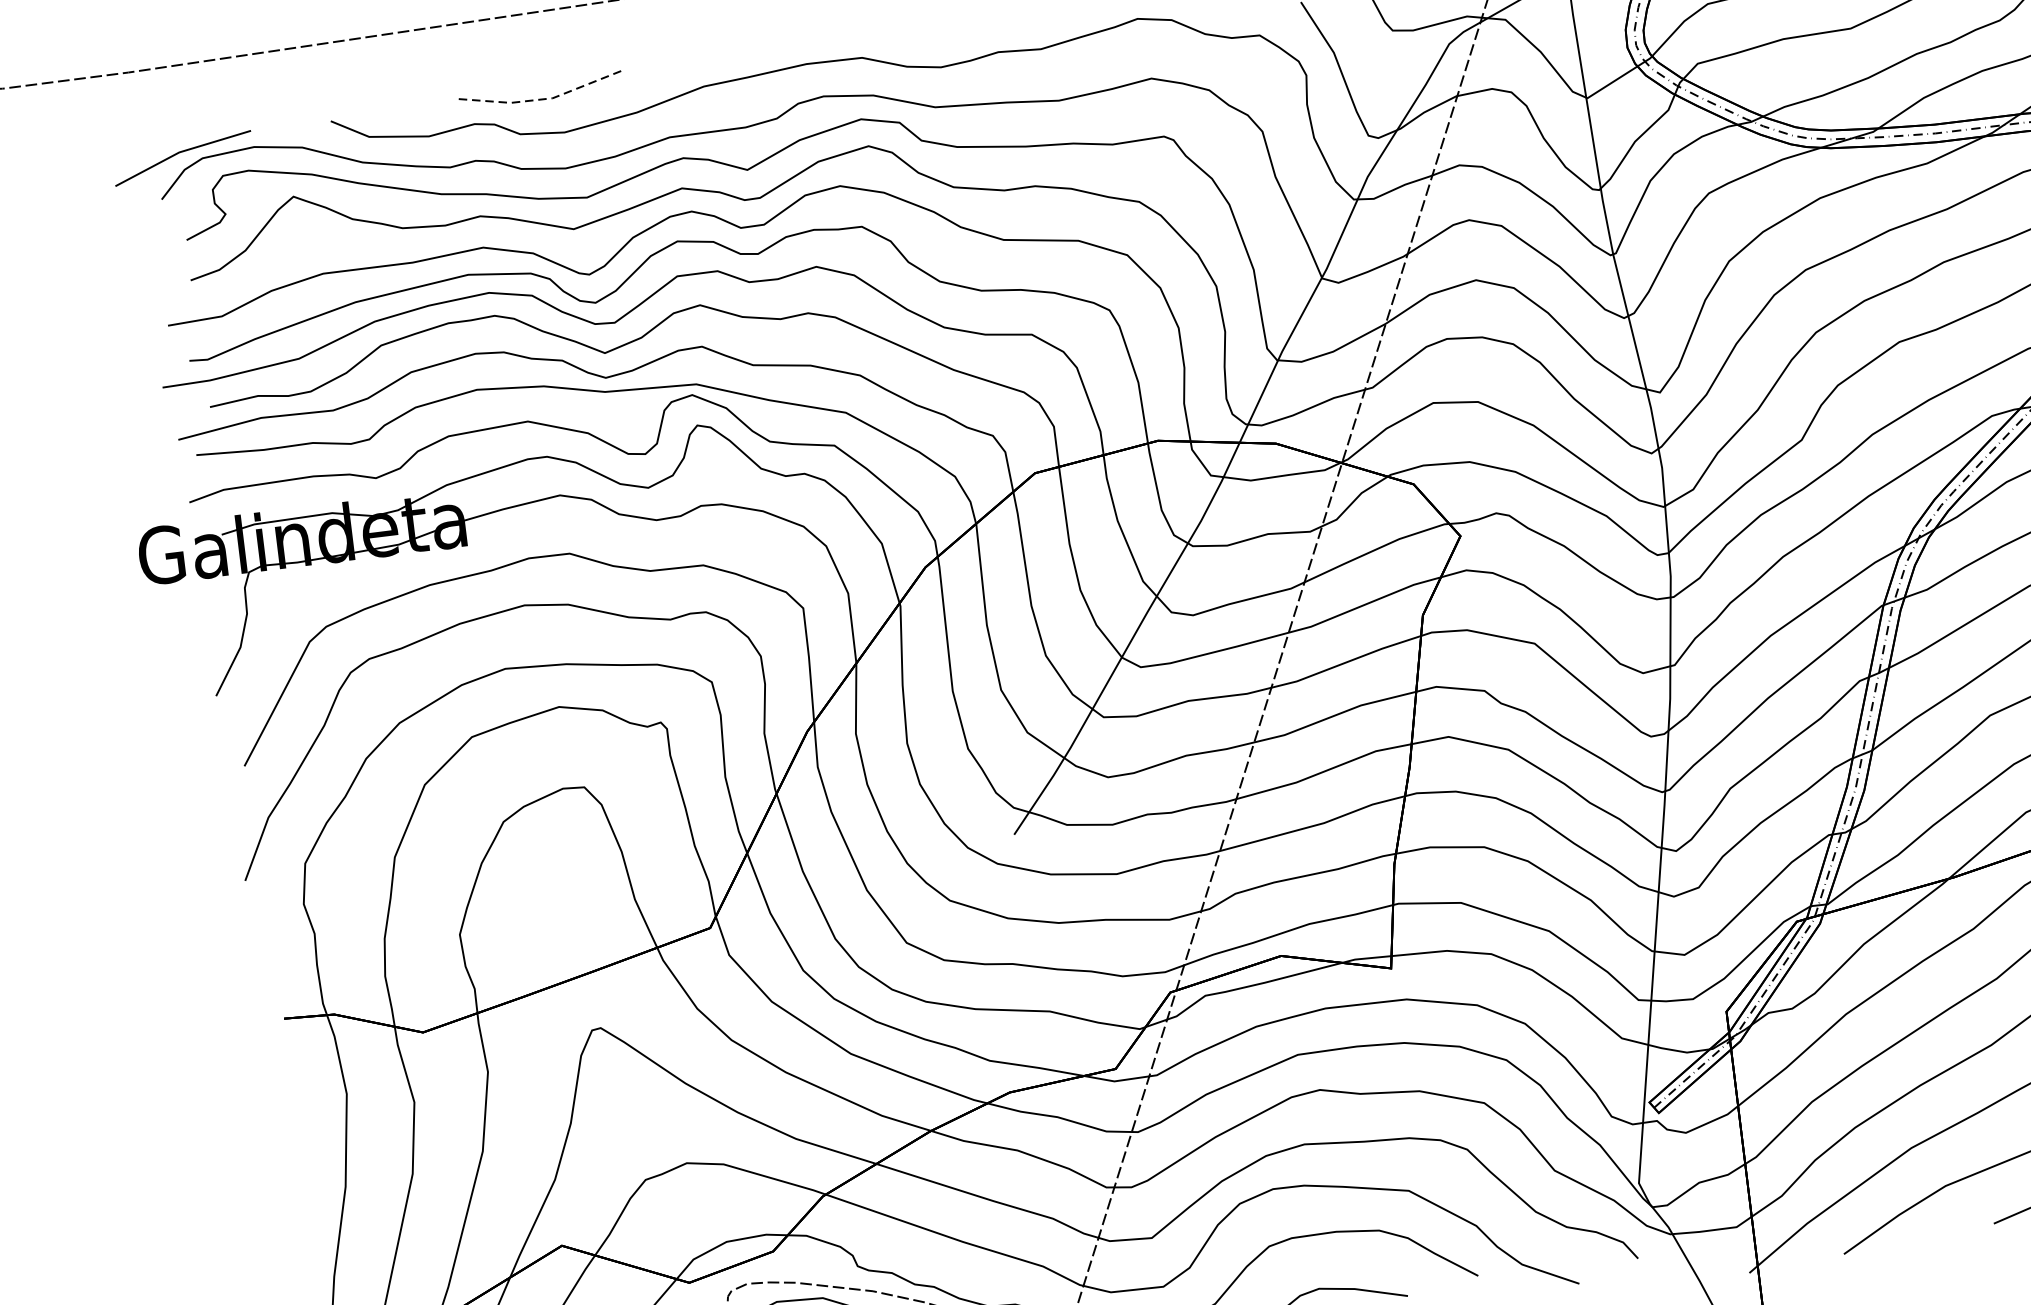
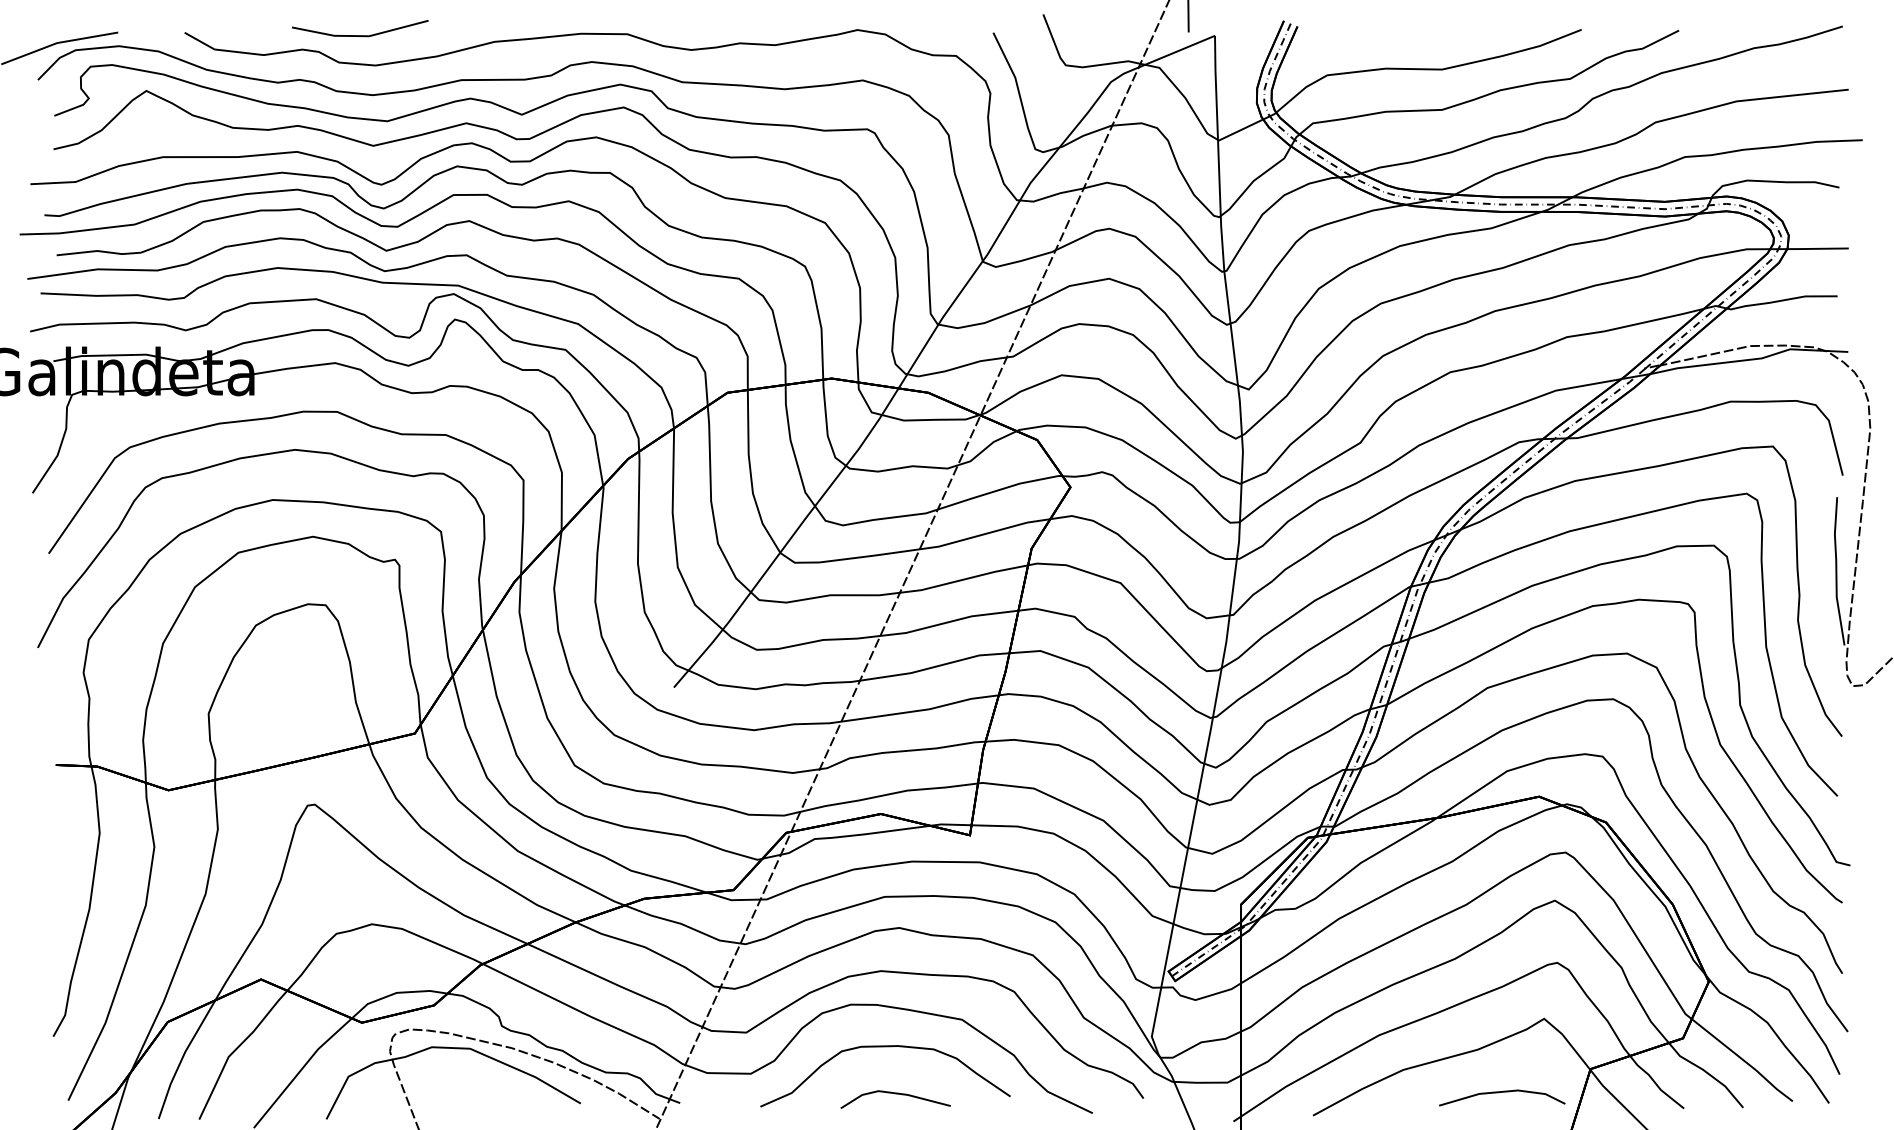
line: (543, 99) -> (361, 36), dashed -> solid

